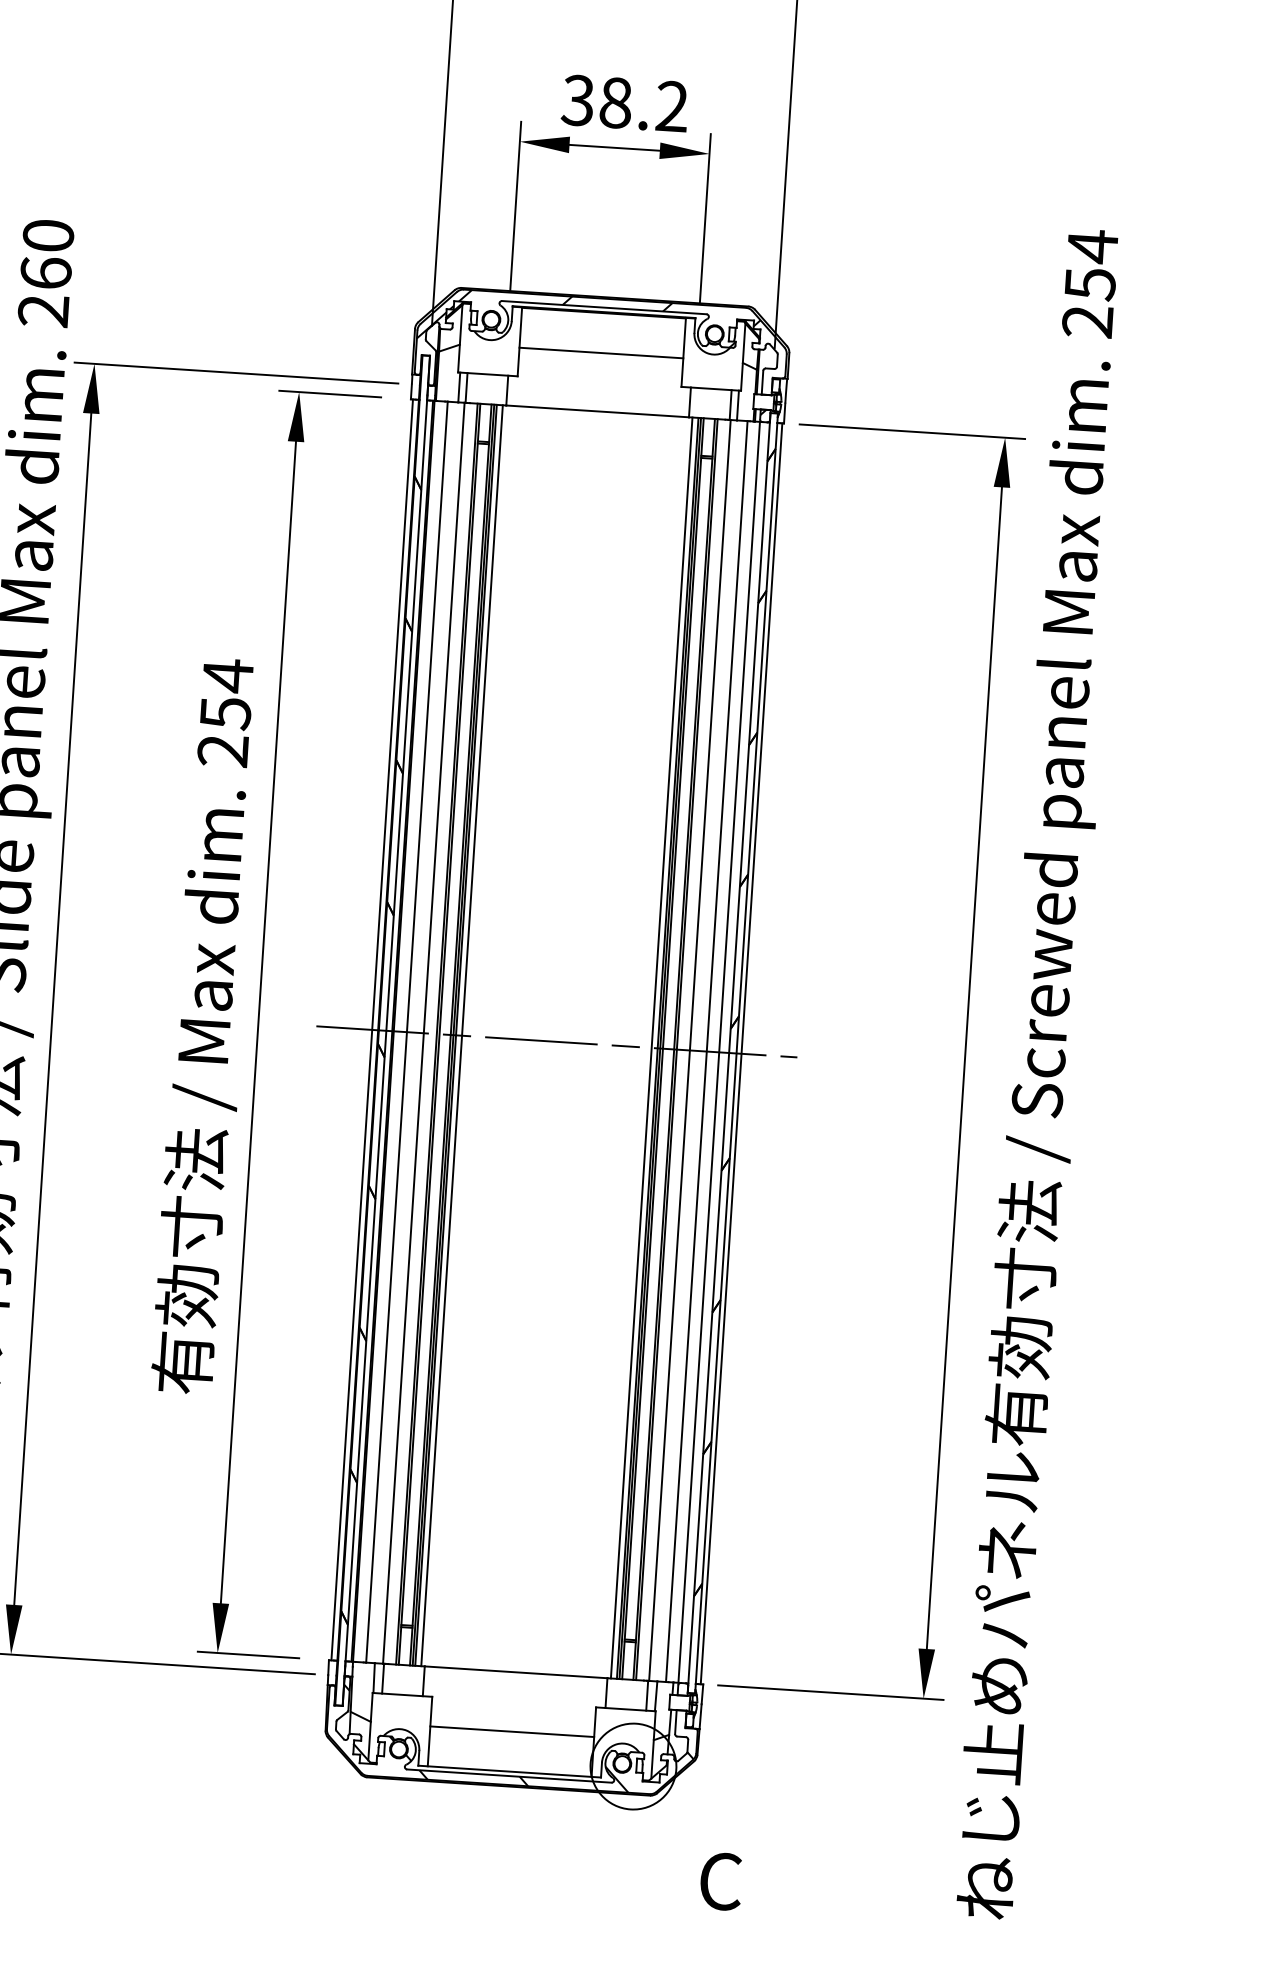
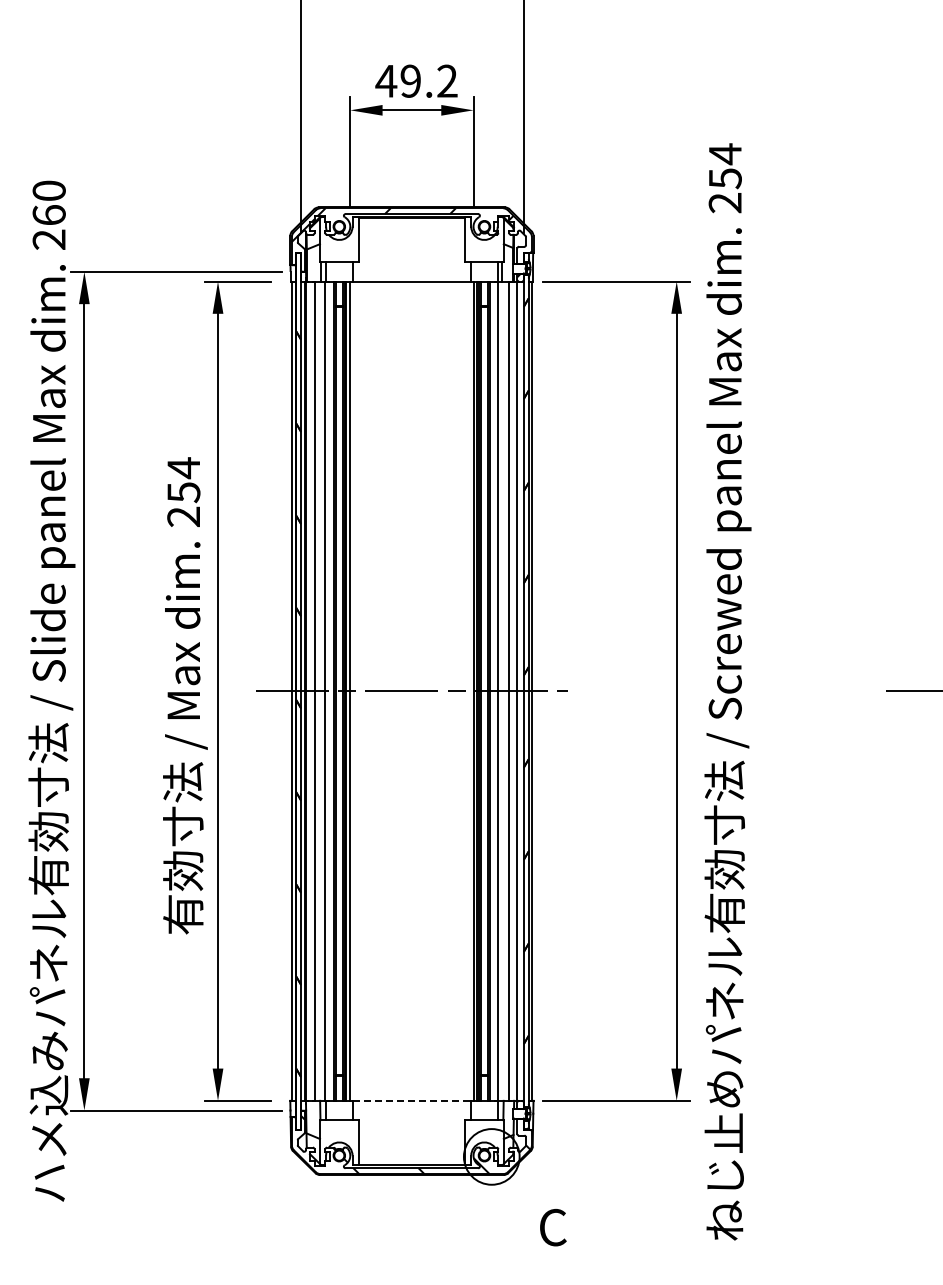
text: (597, 100) -> (398, 80), 38.2 -> 49.2
line: (600, 352) -> (411, 243), removed
line: (517, 1671) -> (412, 1100), solid -> dashed
line: (511, 1731) -> (411, 1139), removed

